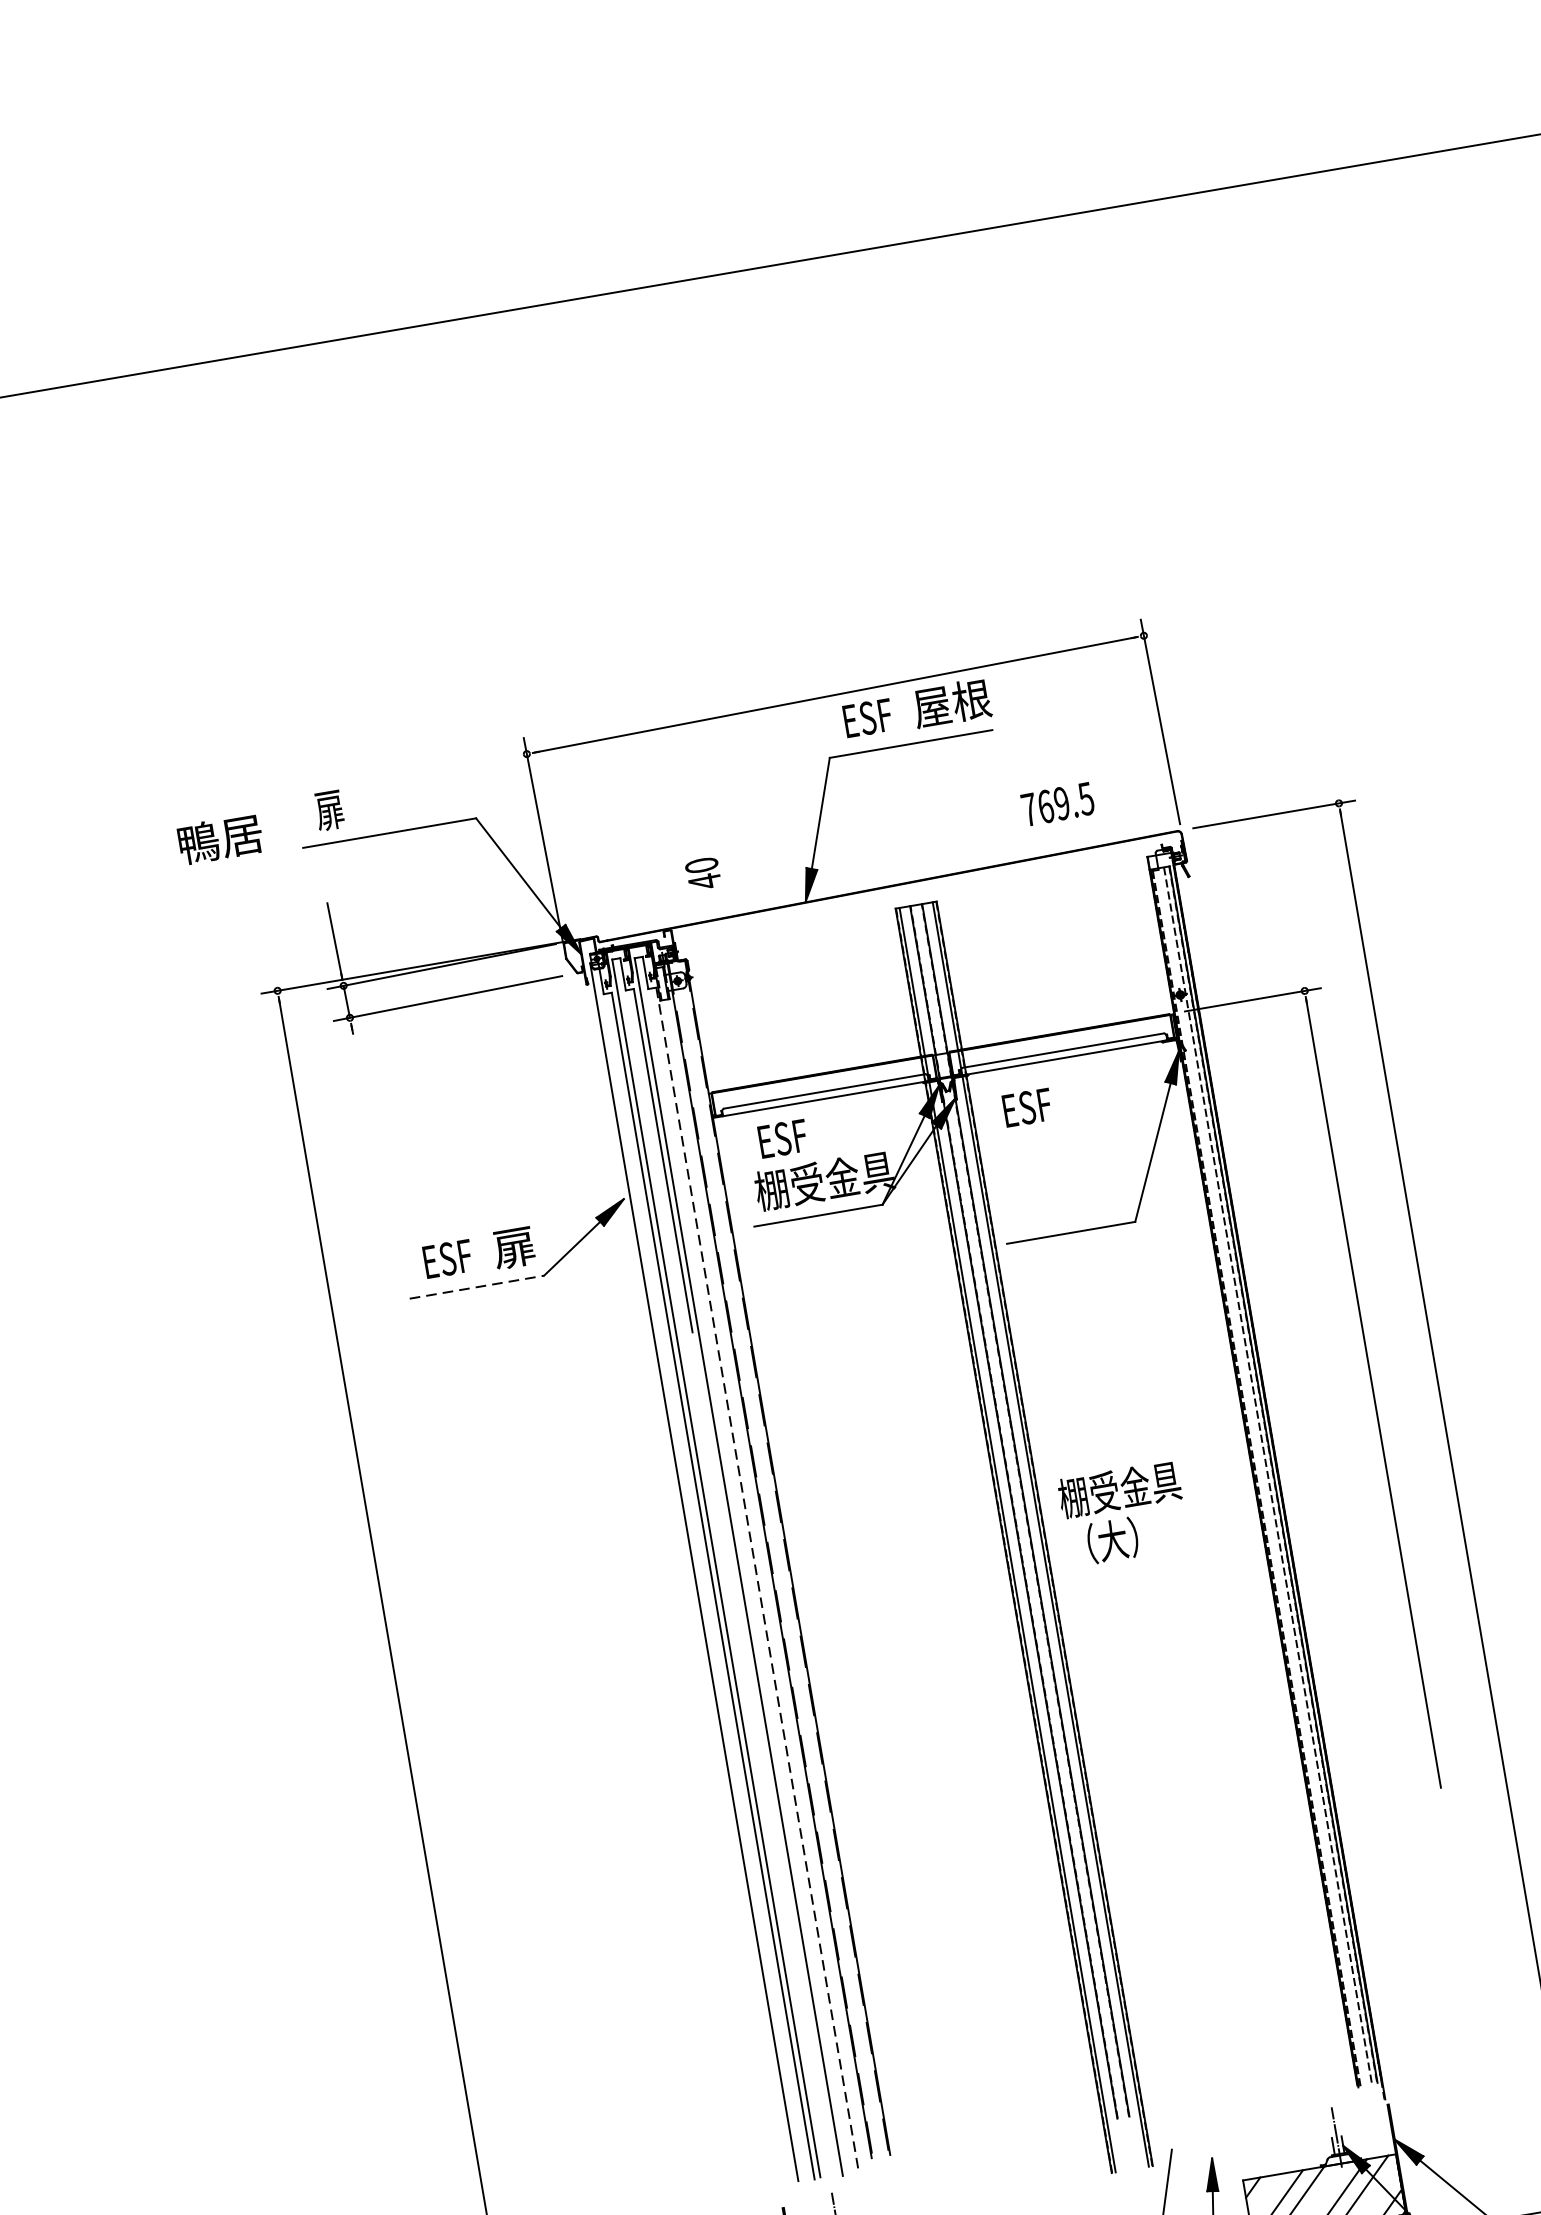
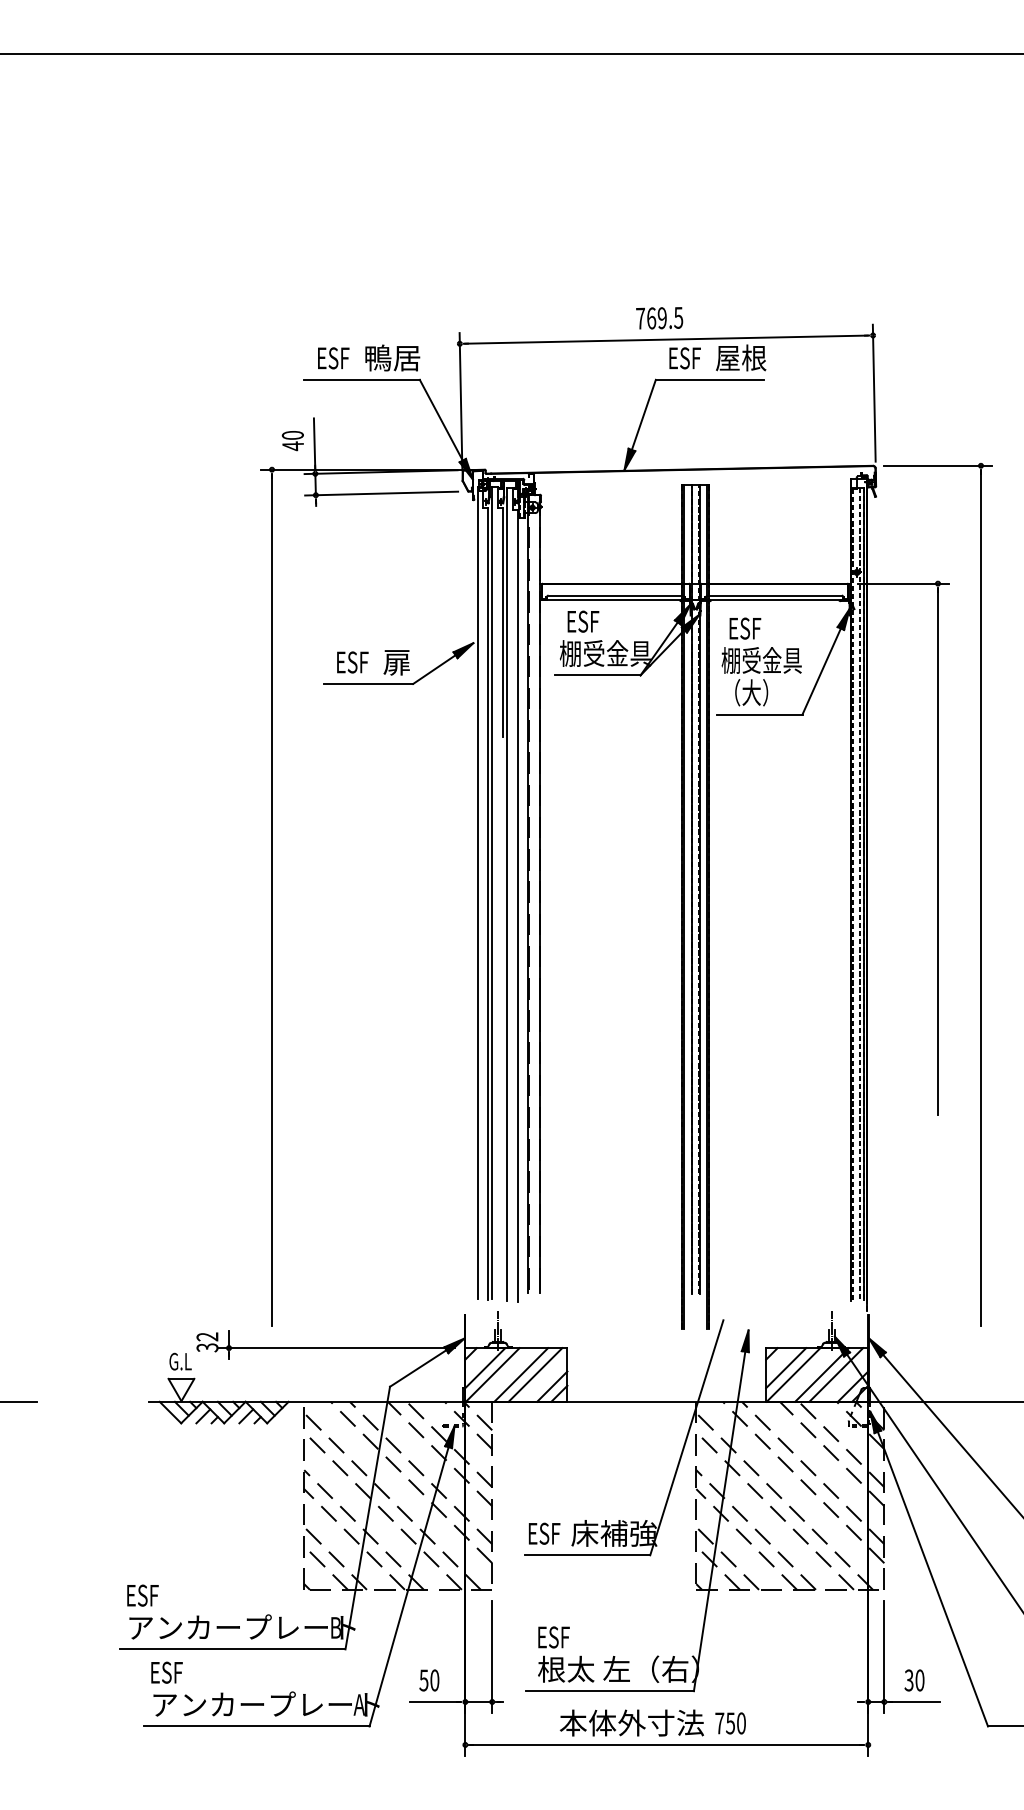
text: (1057, 804) -> (659, 318), moved
text: (339, 808) -> (332, 358), 扉 -> ESF
text: (219, 838) -> (392, 357), moved
text: (702, 874) -> (292, 441), moved
line: (476, 1286) -> (368, 683), dashed -> solid
text: (1123, 1513) -> (761, 676), moved
line: (757, 1580) -> (517, 905), dashed -> solid

